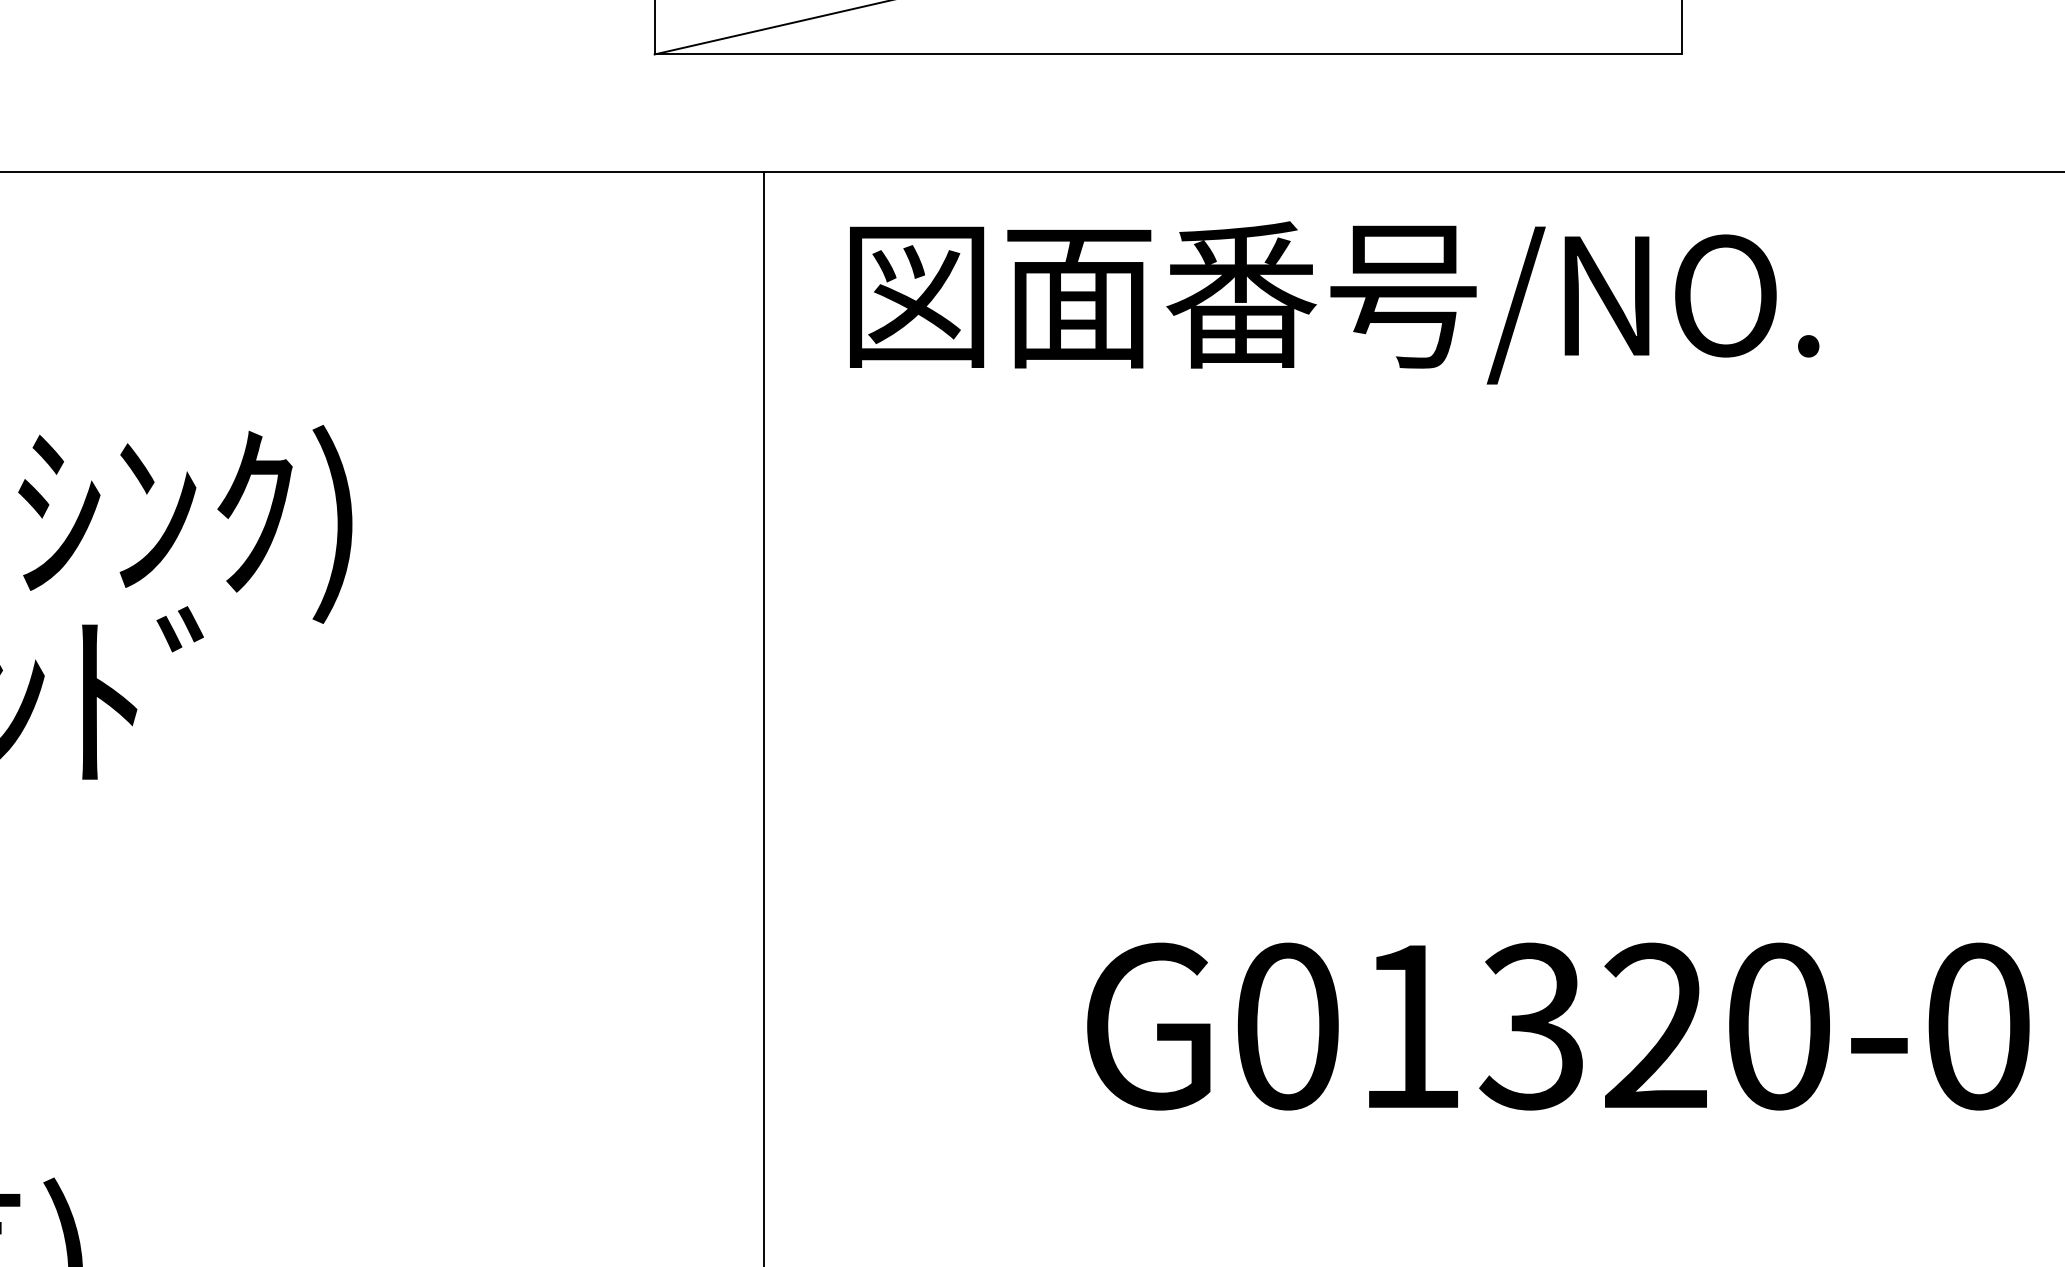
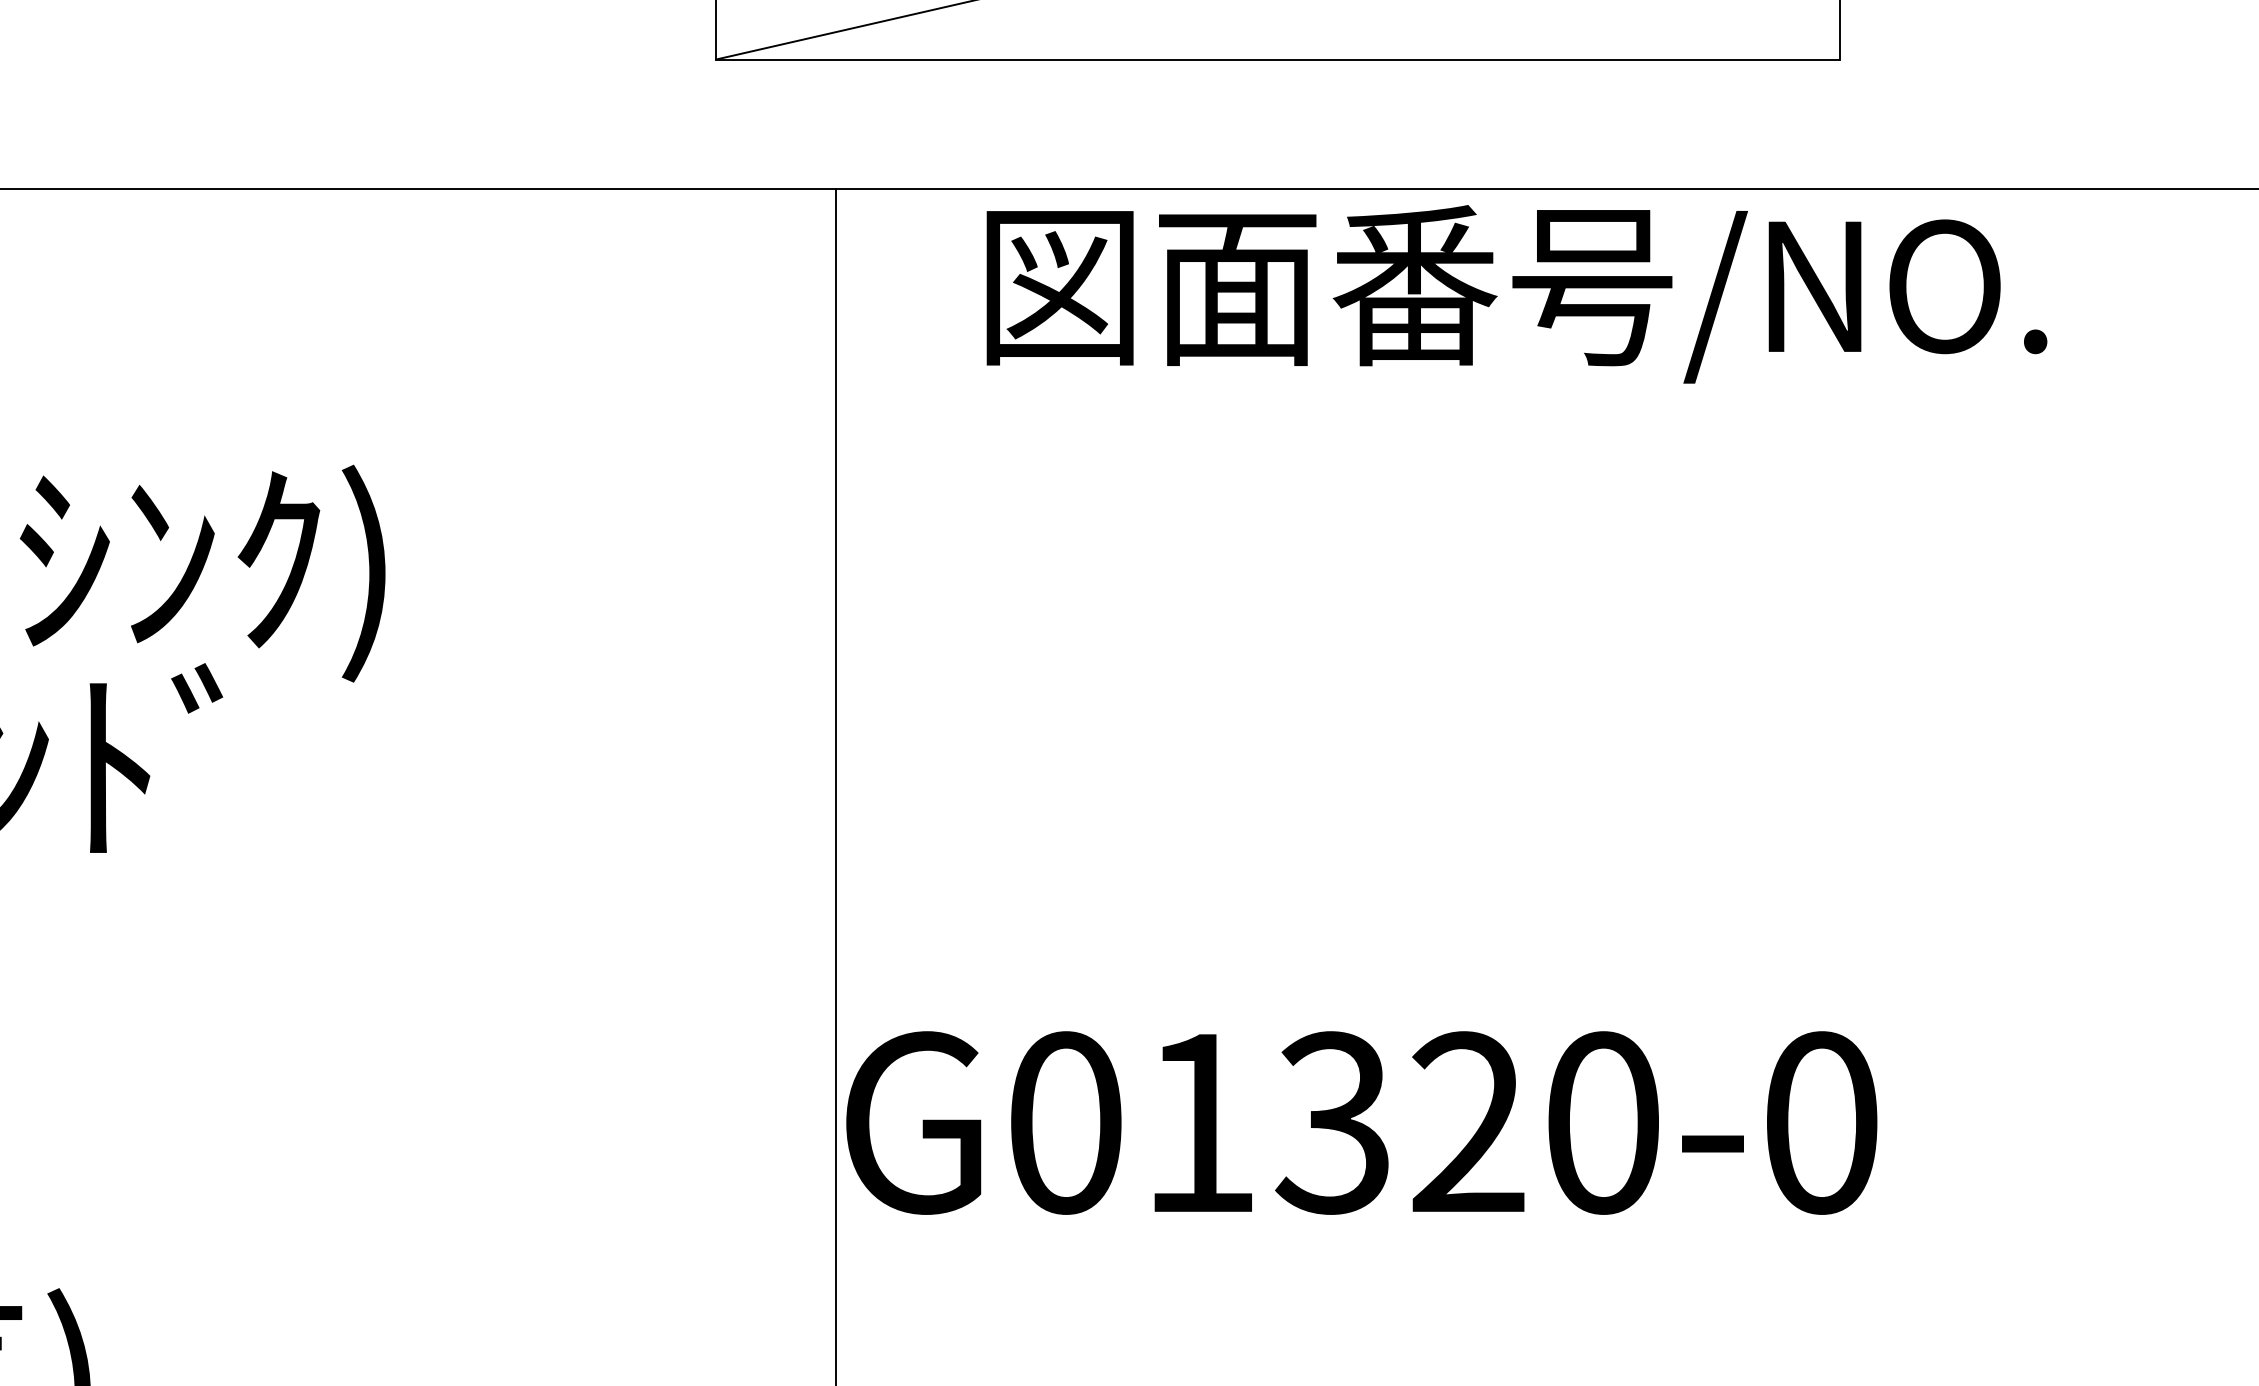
text: (1334, 303) -> (1516, 294), moved
text: (1558, 1026) -> (1361, 1122), moved

